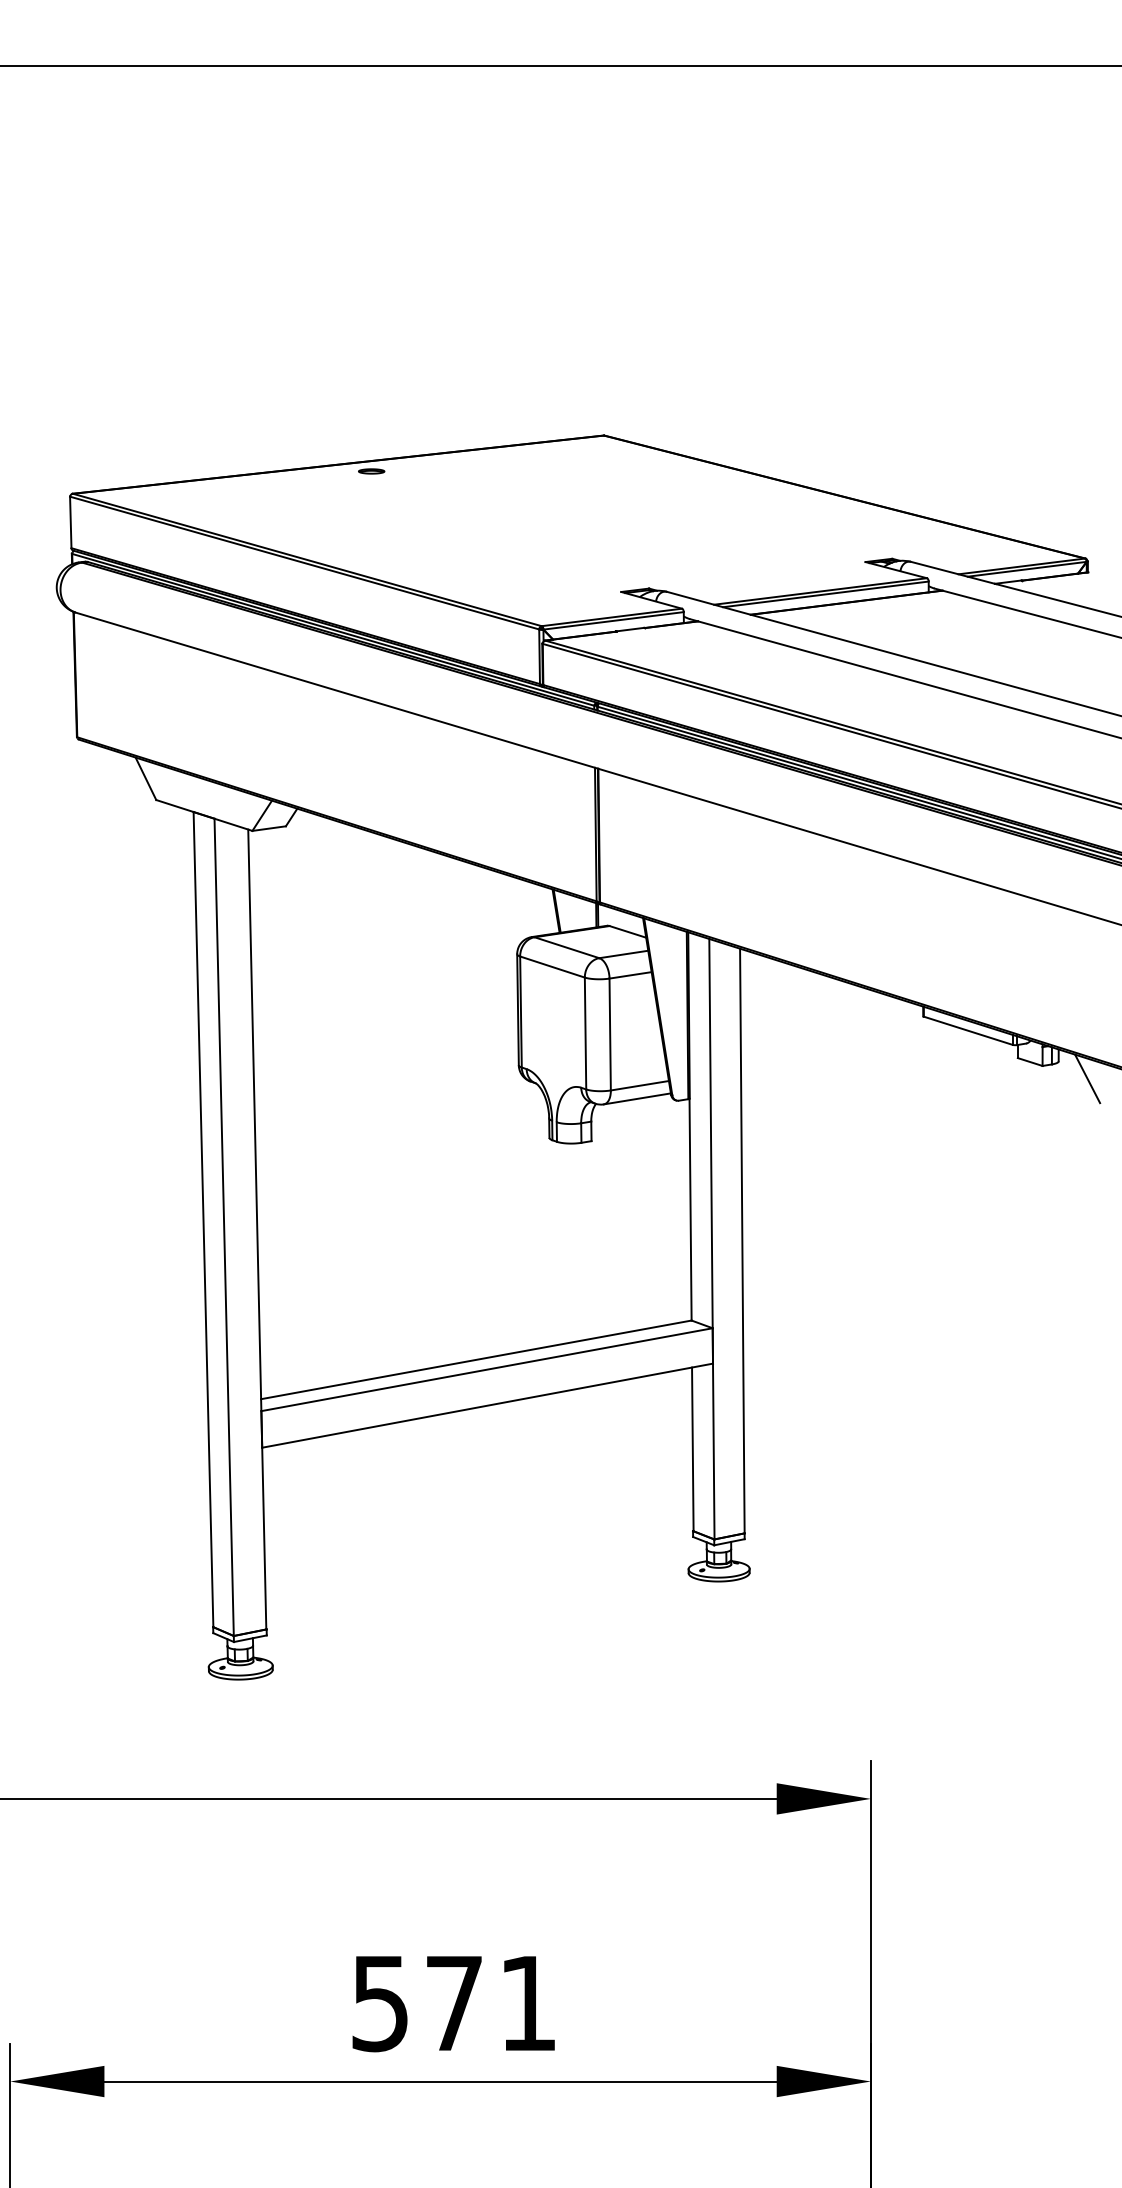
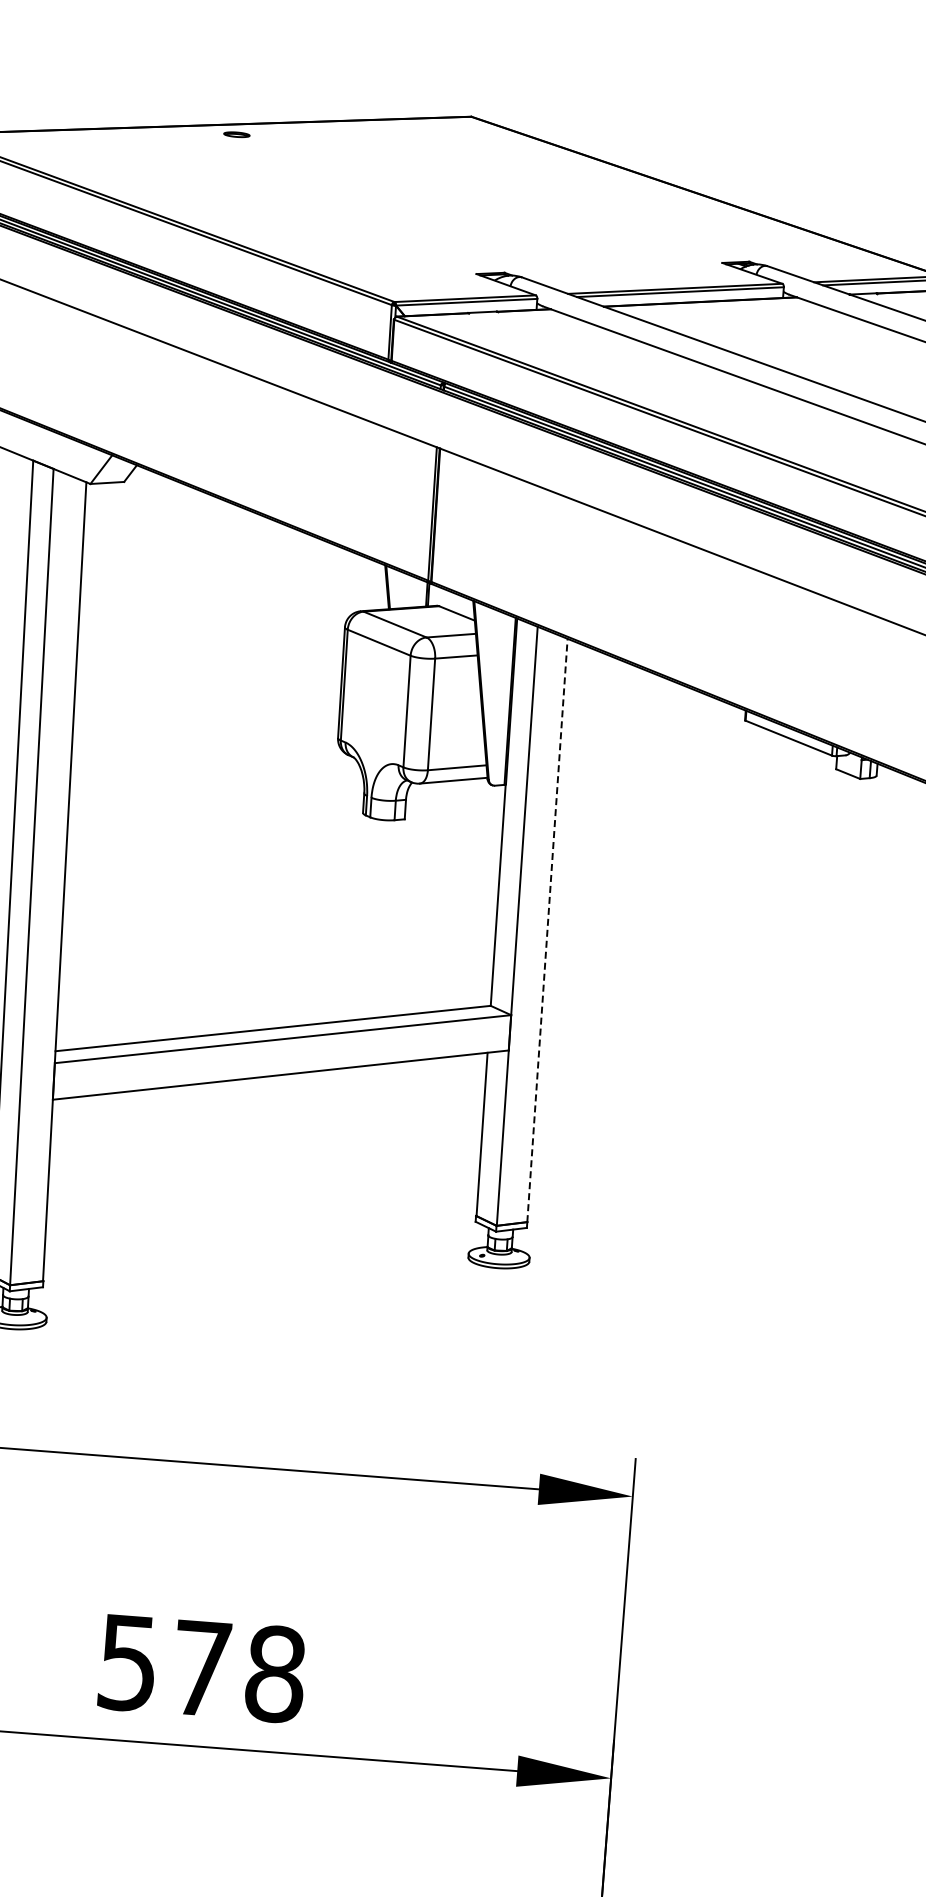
line: (1087, 1078) -> (904, 794), removed
line: (742, 1240) -> (547, 929), solid -> dashed
text: (528, 2003) -> (275, 1674), 571 -> 578

